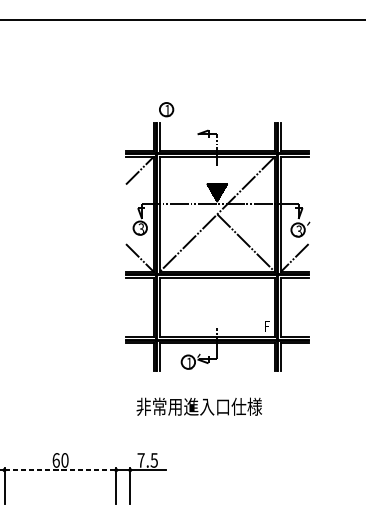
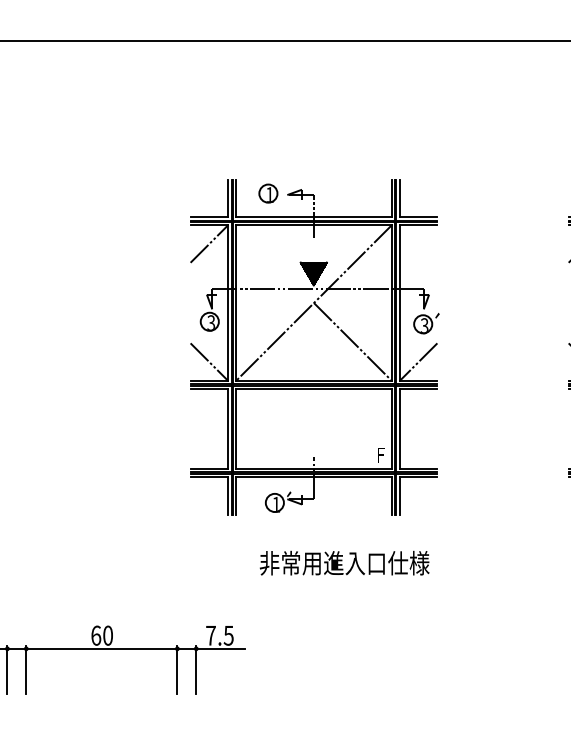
part: (166, 109) -> (268, 193), moved
text: (199, 406) -> (344, 562), moved
line: (60, 469) -> (101, 648), dashed -> solid

